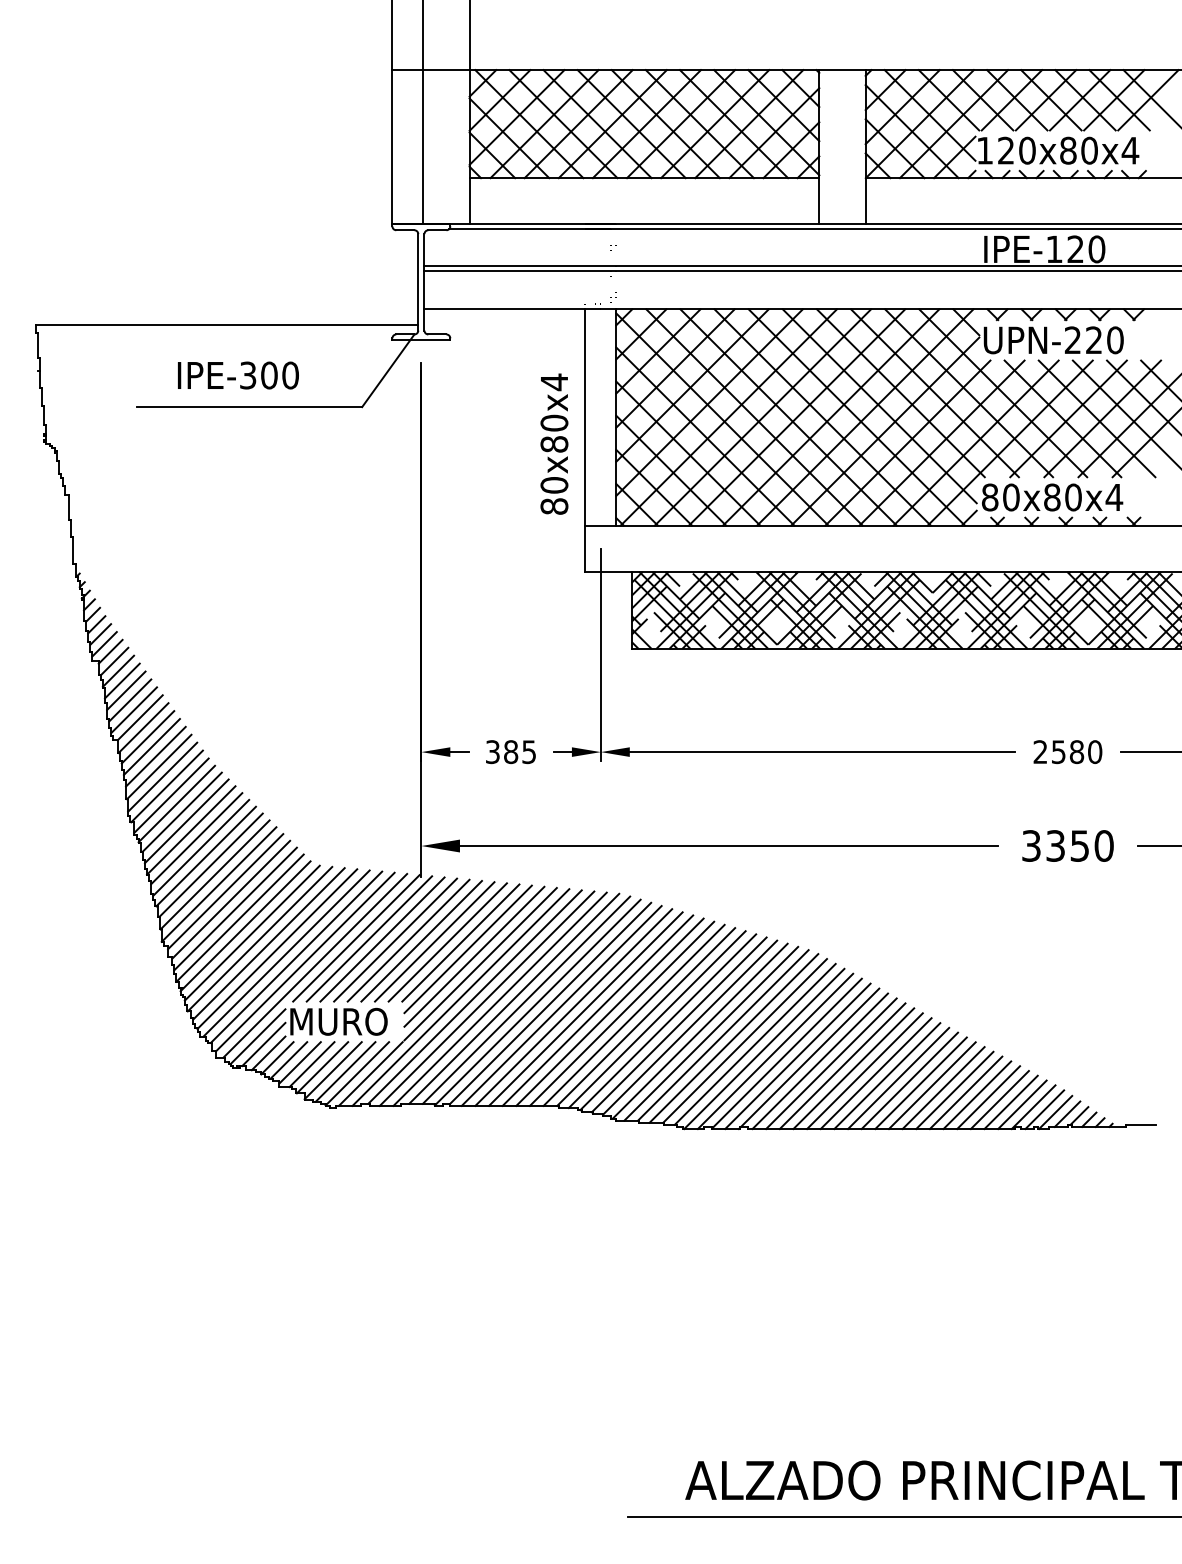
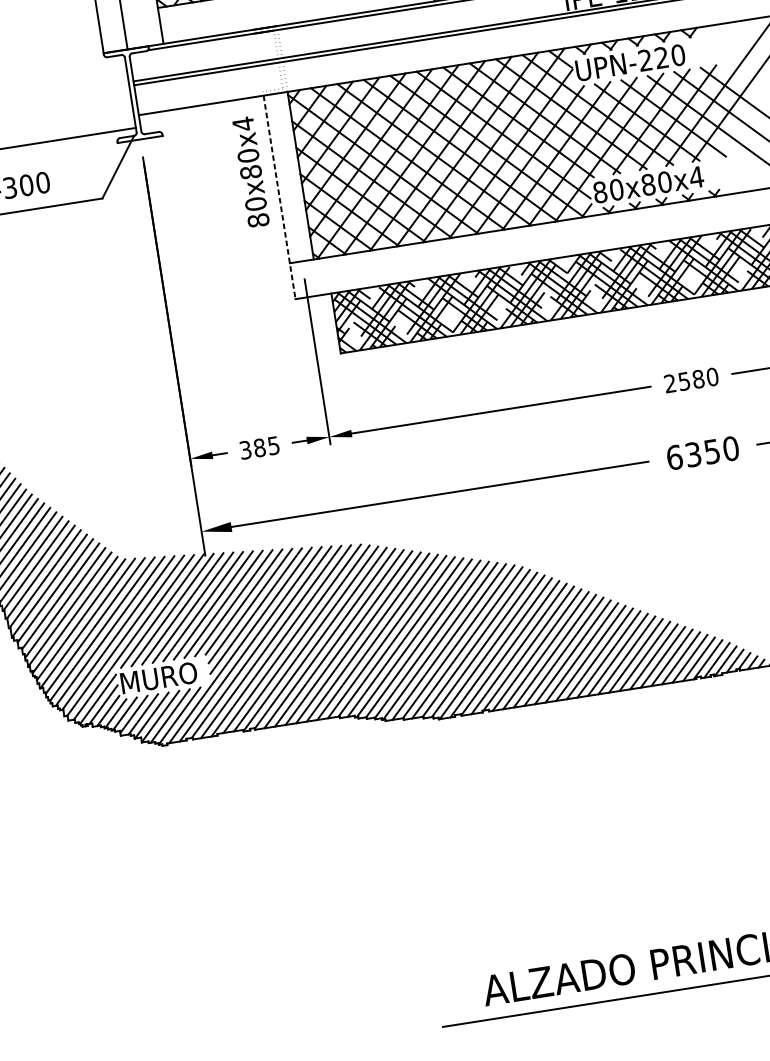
line: (585, 441) -> (279, 198), solid -> dashed
text: (554, 443) -> (250, 171), moved
text: (1031, 845) -> (674, 457), 3350 -> 6350

